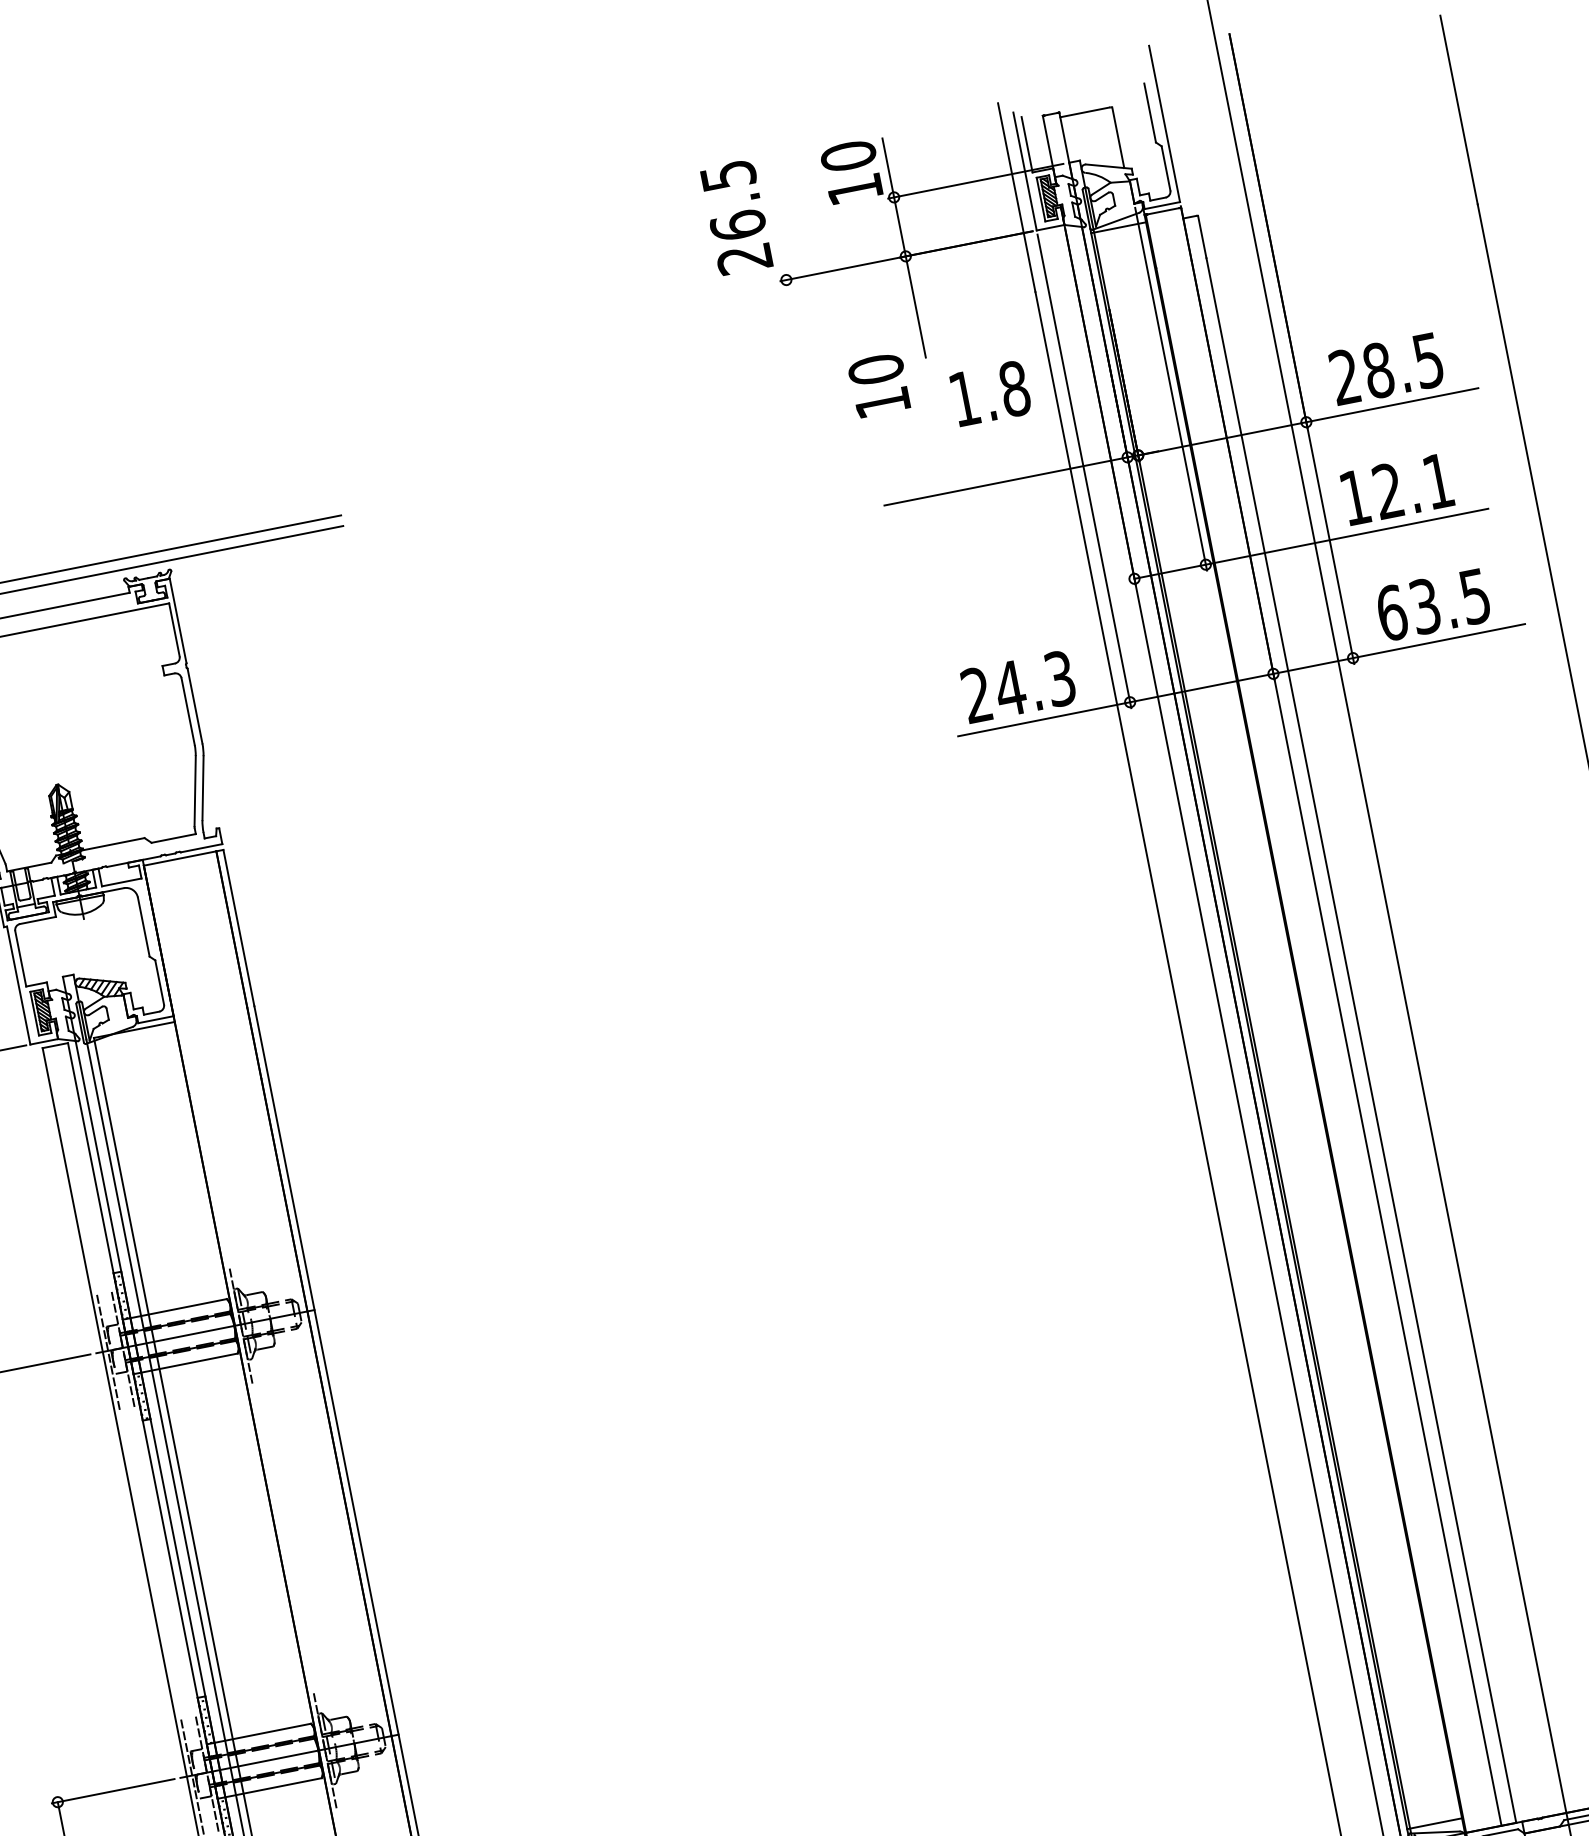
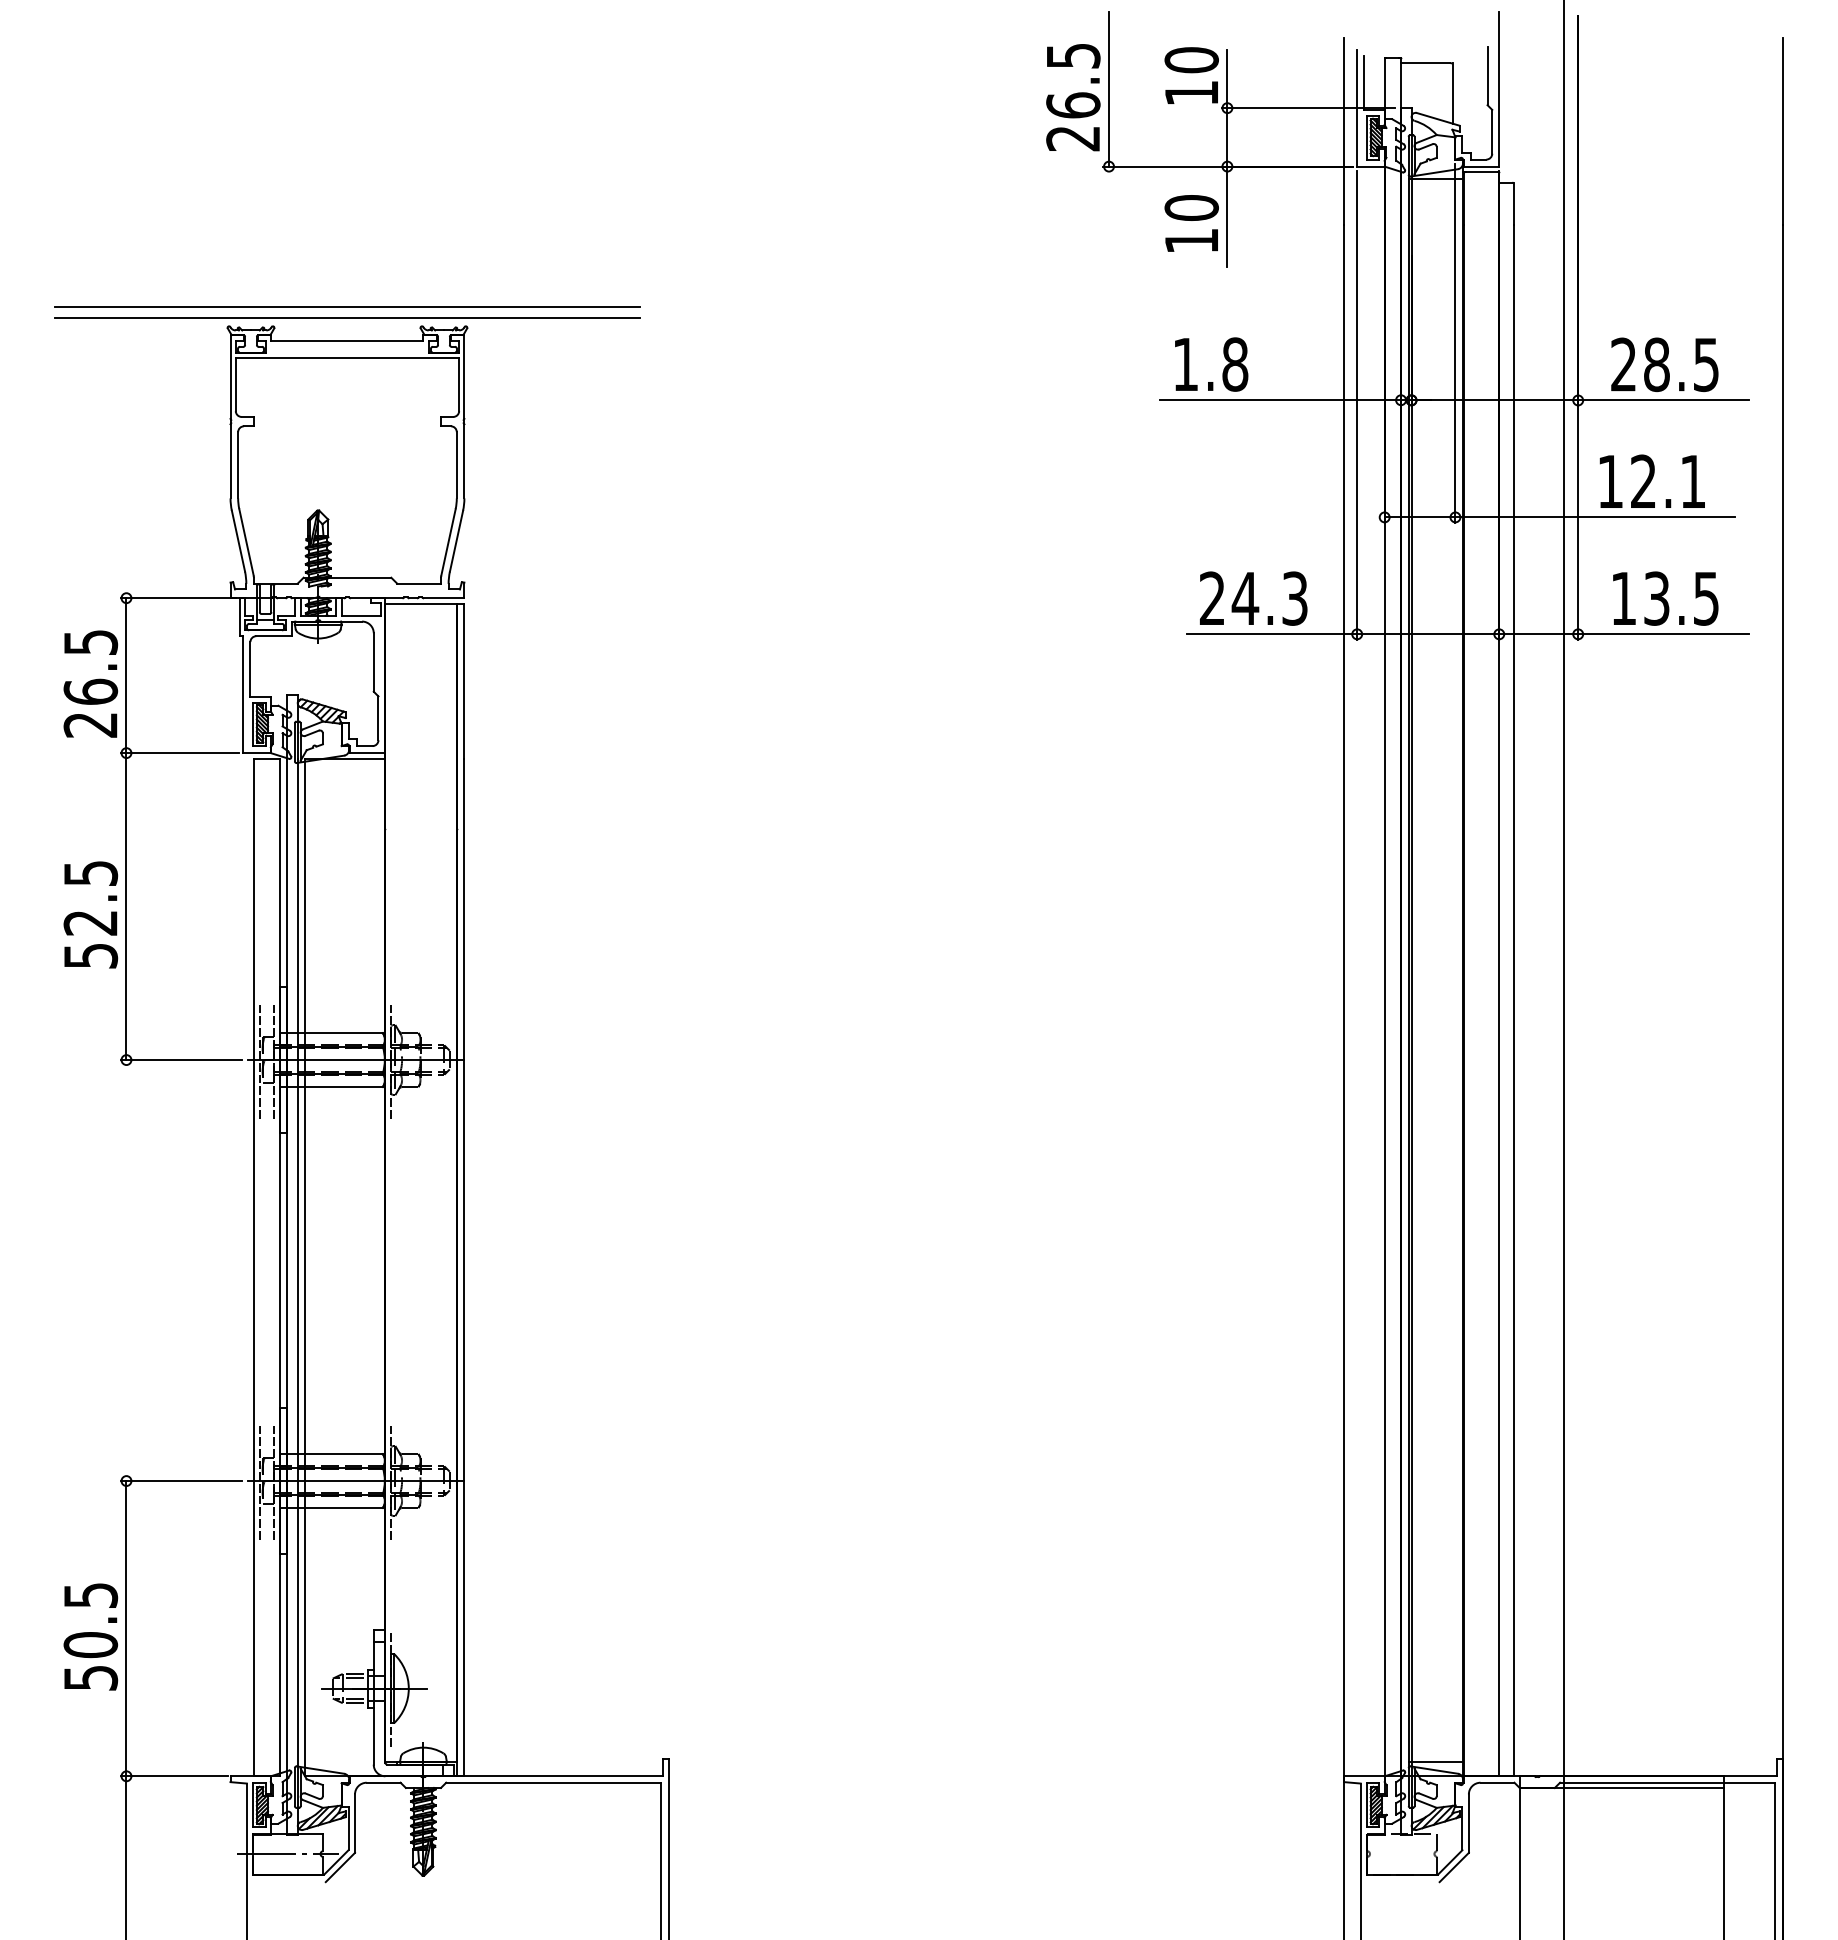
line: (771, 201) -> (1109, 88), added
text: (879, 385) -> (1191, 223), moved
text: (990, 393) -> (1211, 364), moved
text: (1392, 612) -> (1624, 598), 63.5 -> 13.5

